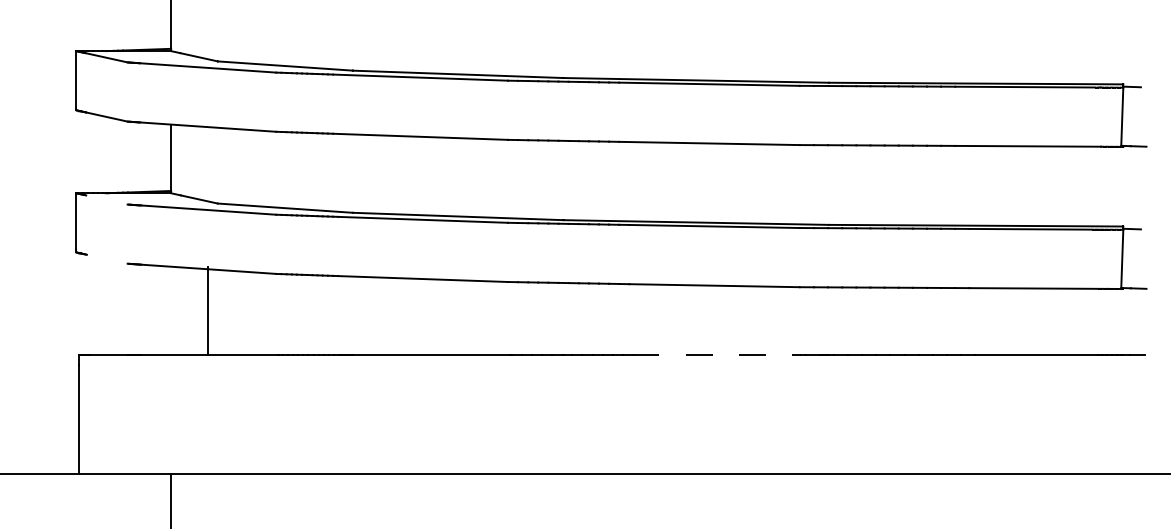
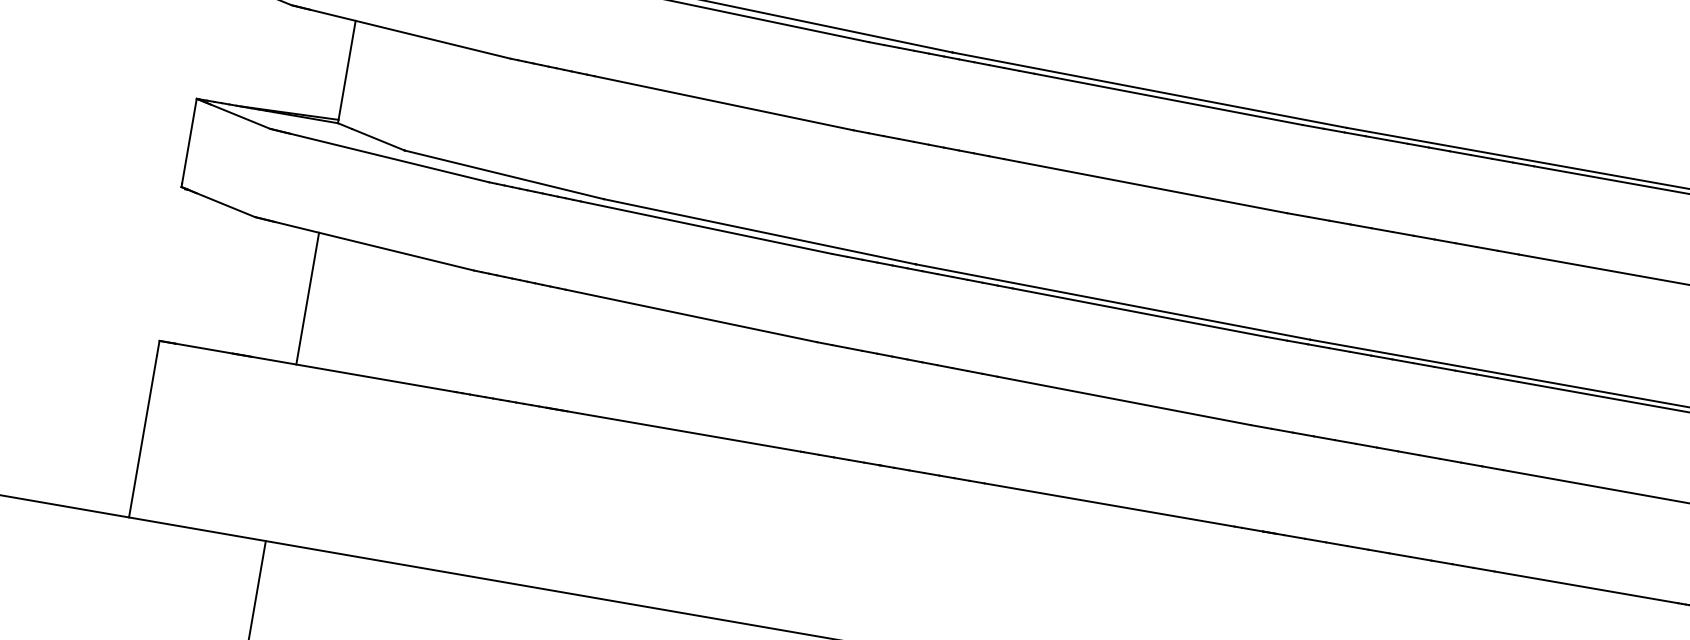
line: (106, 199) -> (240, 115), added
line: (106, 258) -> (224, 203), added
line: (208, 310) -> (308, 298), moved
line: (716, 355) -> (1109, 505), dashed -> solid

